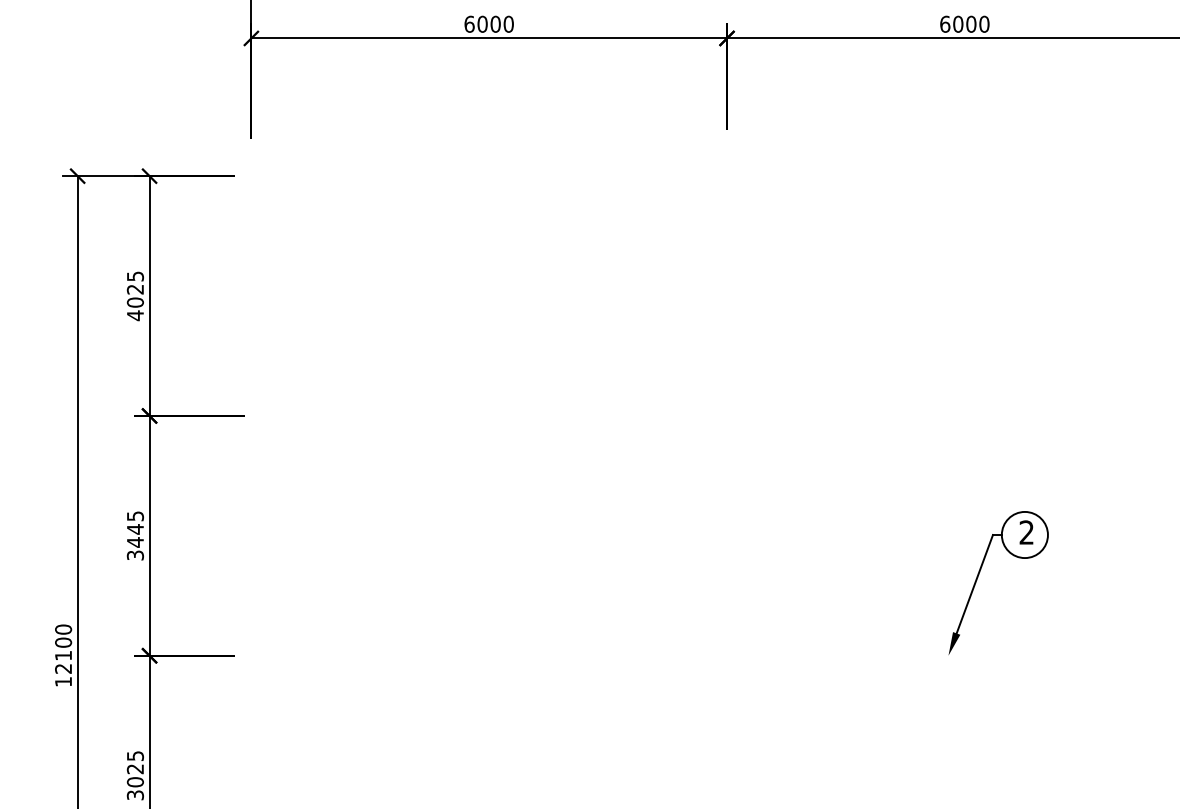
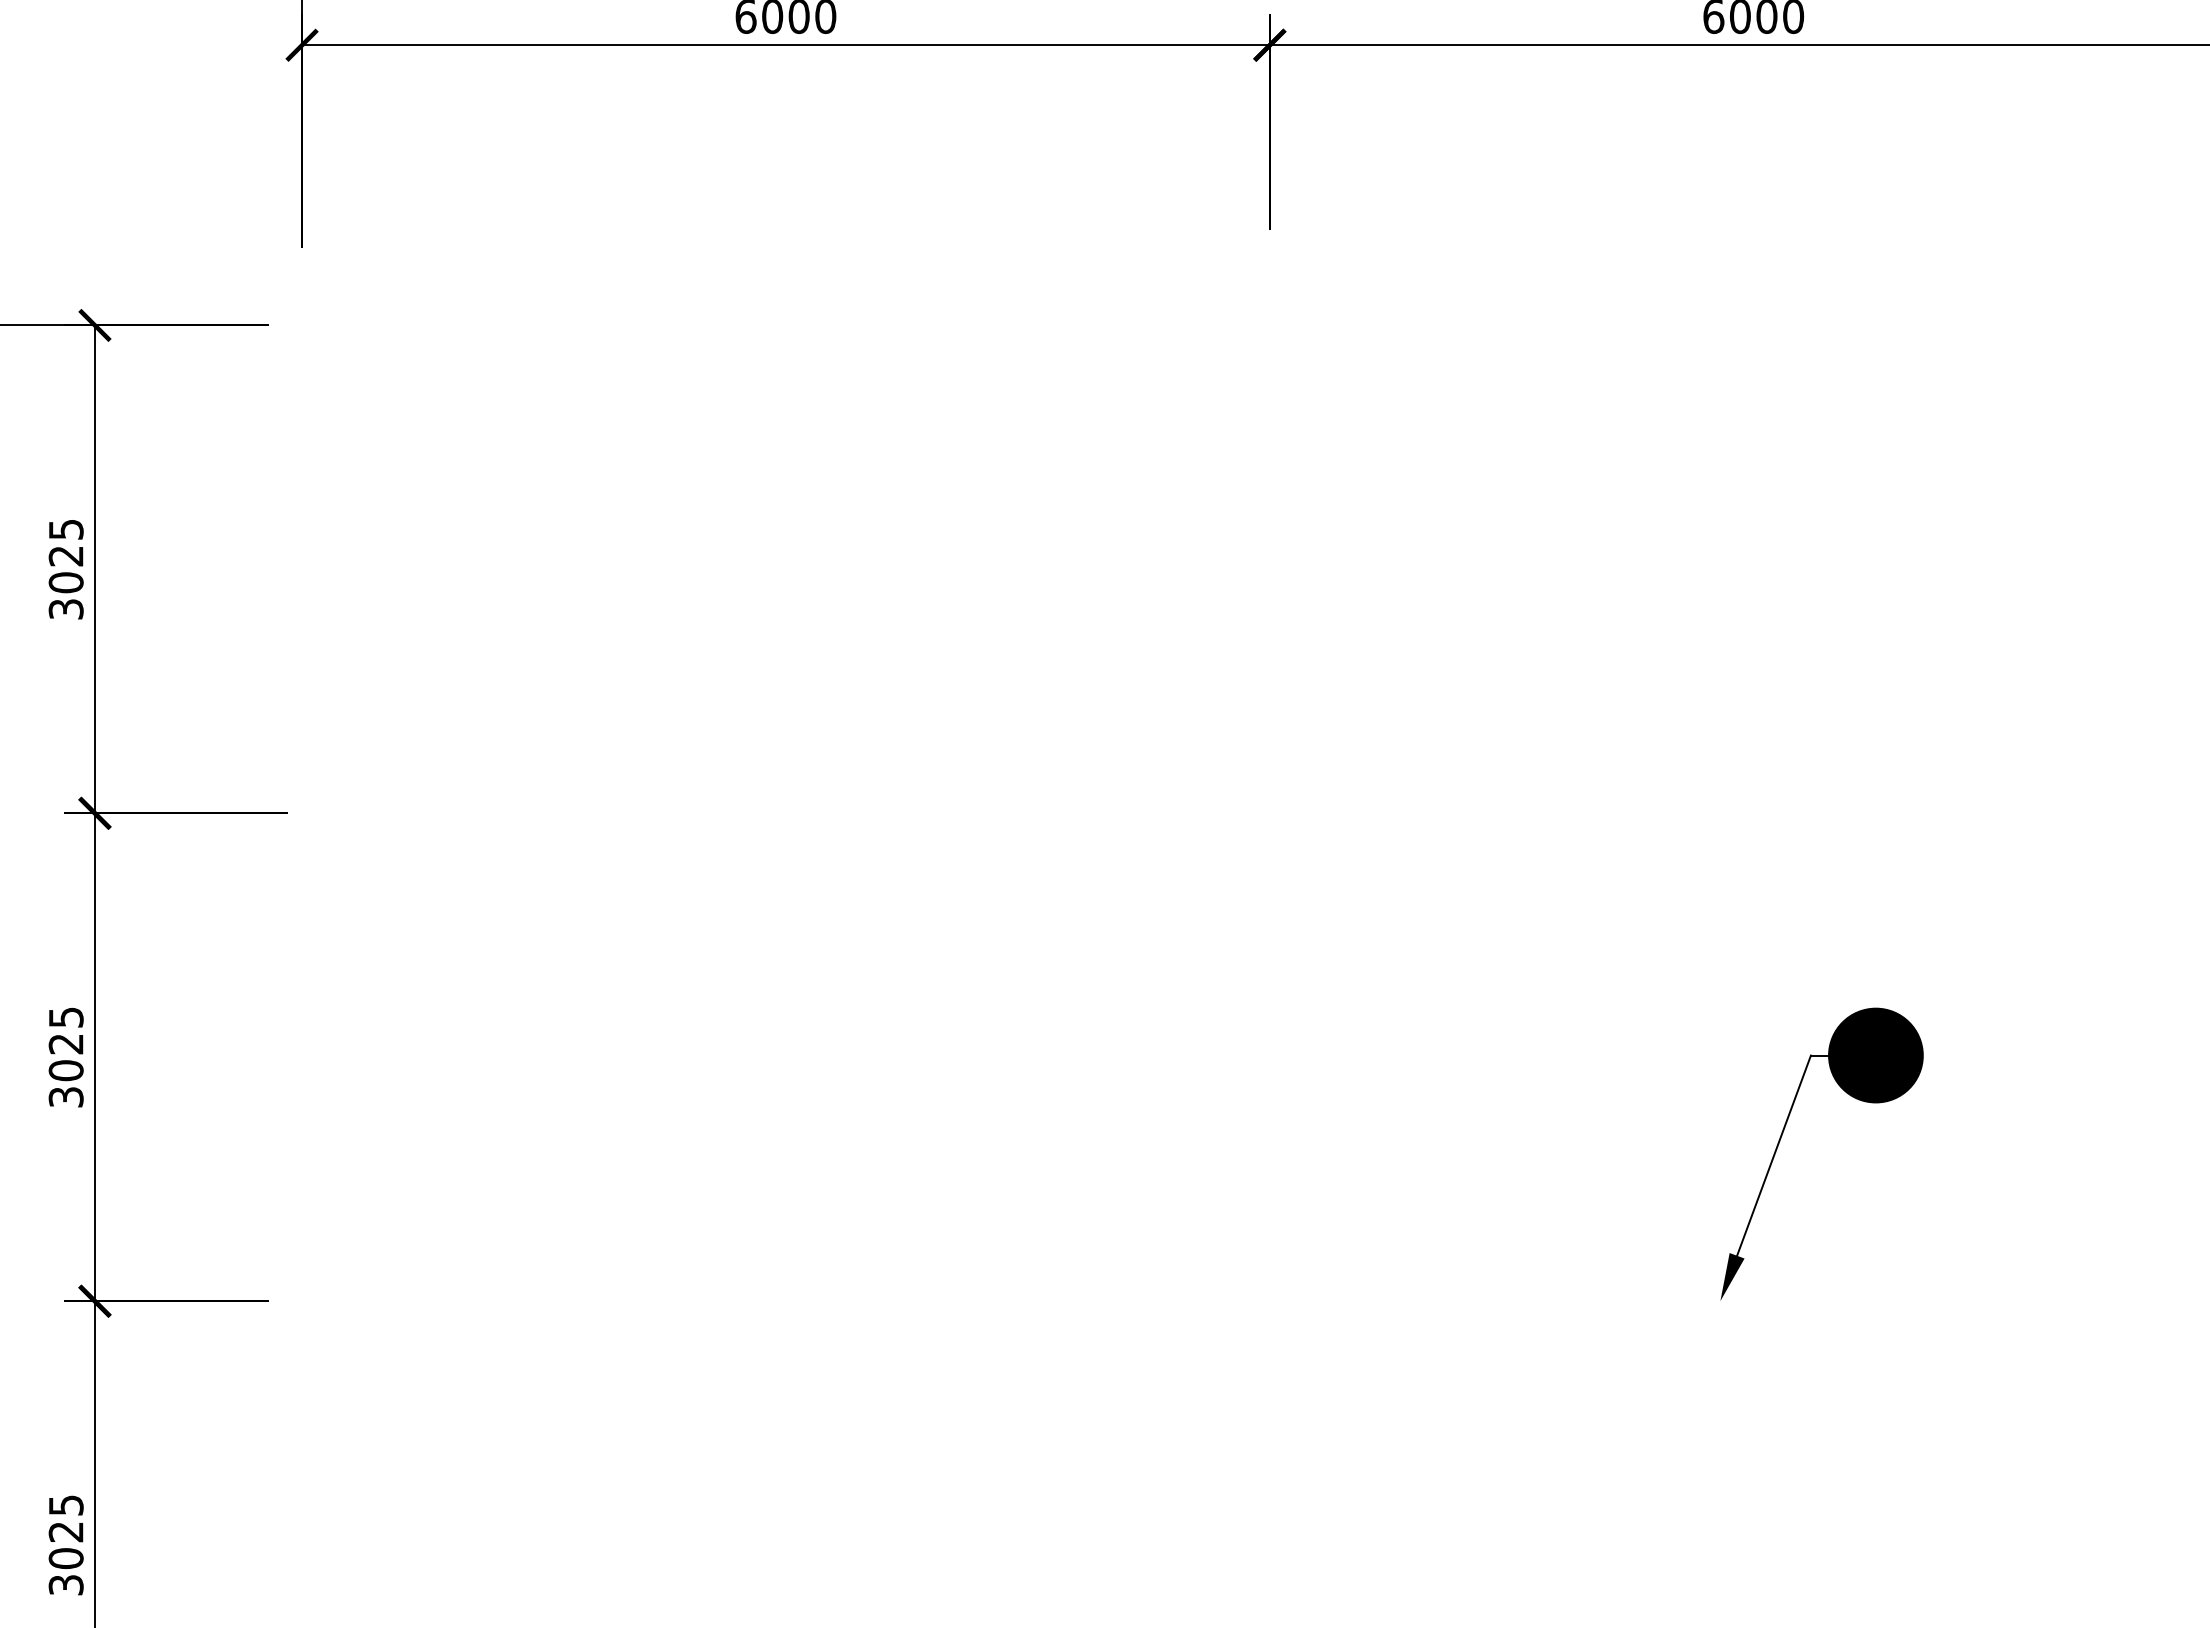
text: (134, 315) -> (64, 608), 4025 -> 3025
fill: (1024, 534) -> (1875, 1054), added
text: (134, 535) -> (64, 1056), 3445 -> 3025

